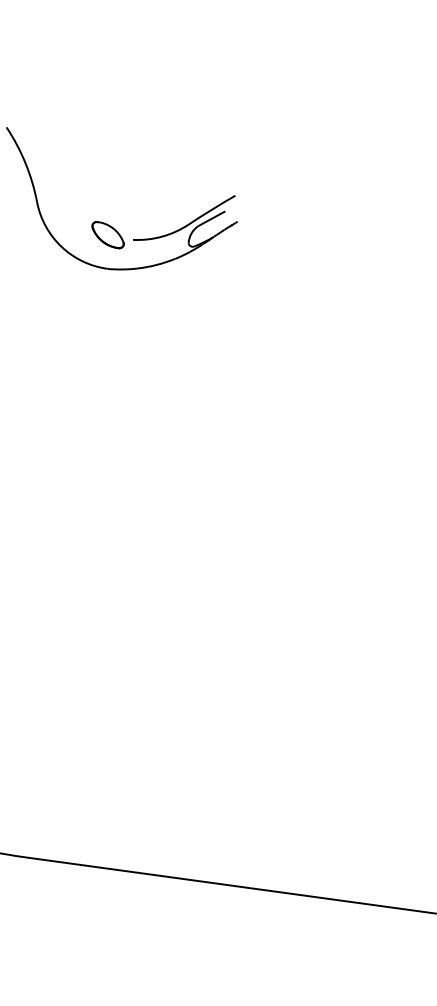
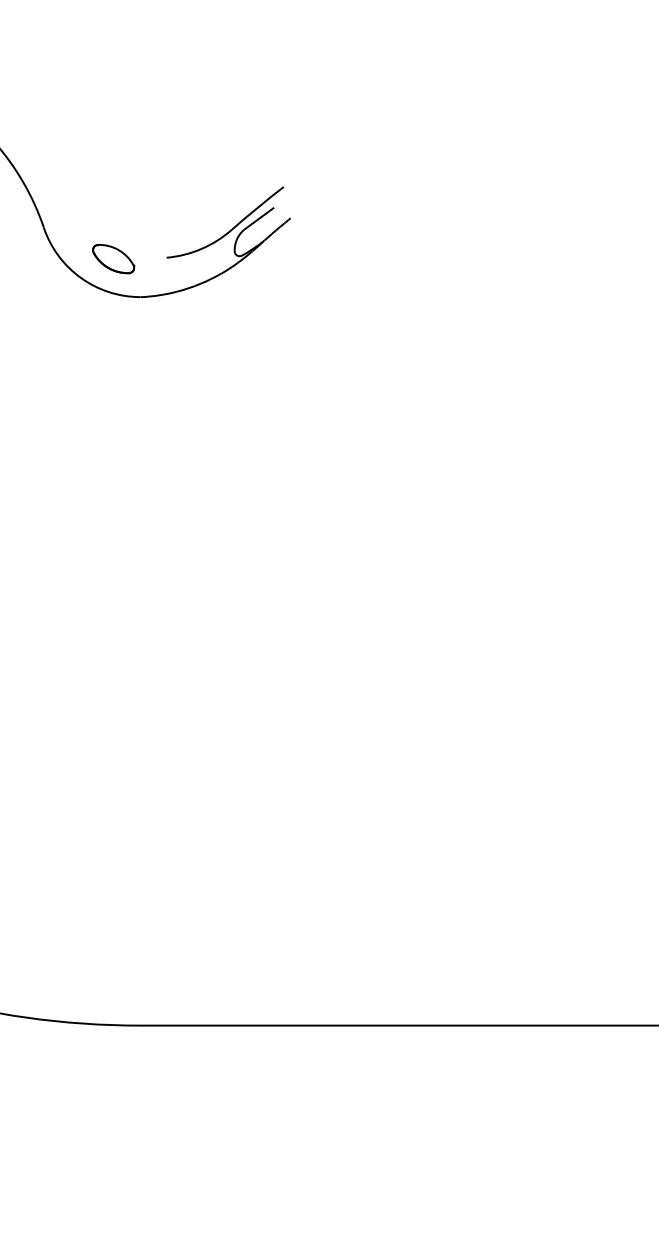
part: (107, 235) -> (113, 259), moved

